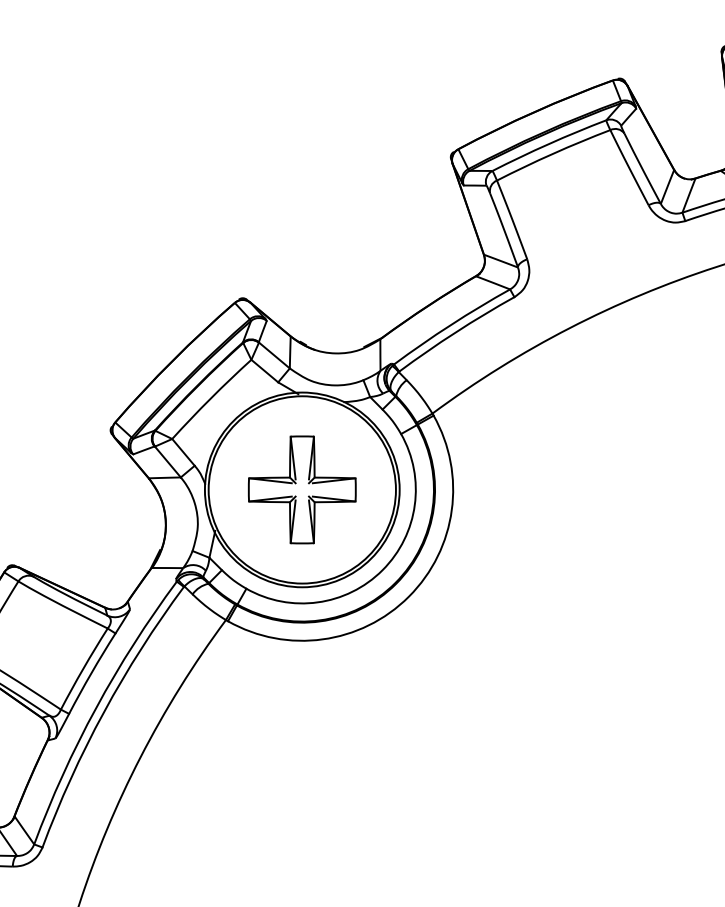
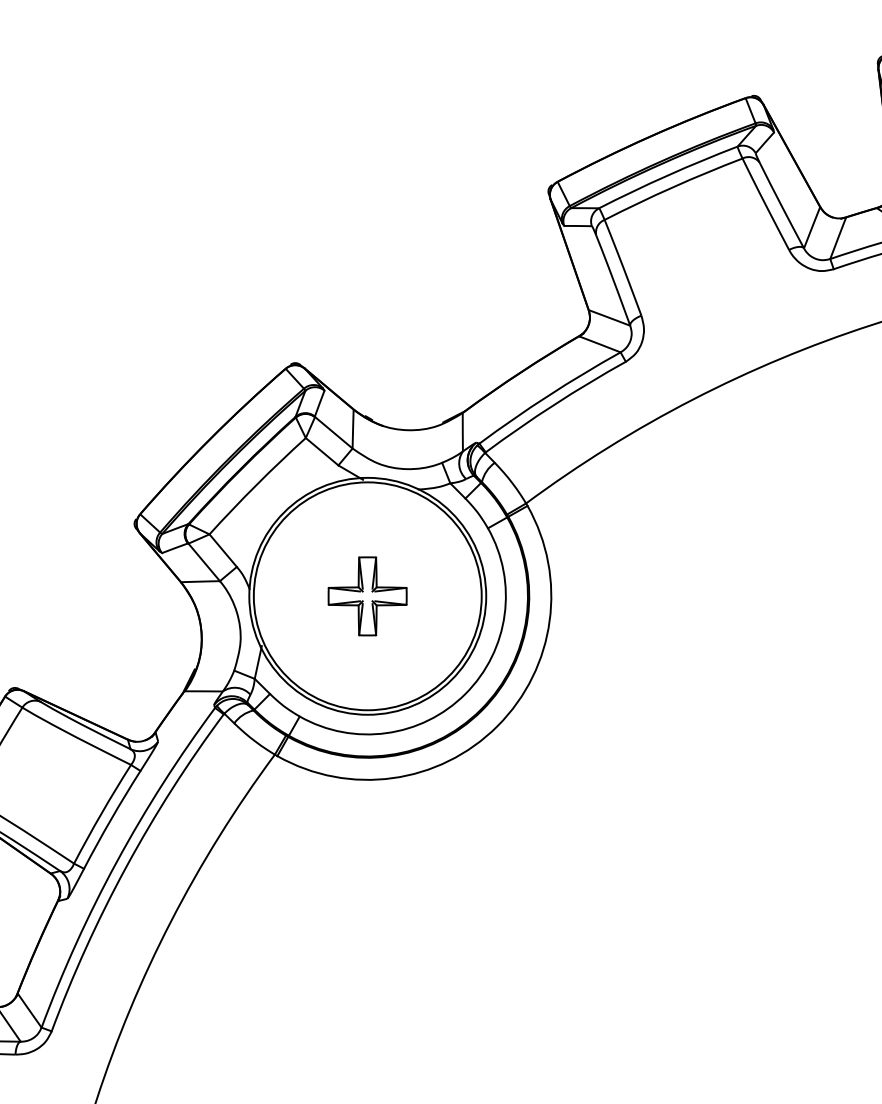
part: (302, 490) -> (367, 596), size x0.6

